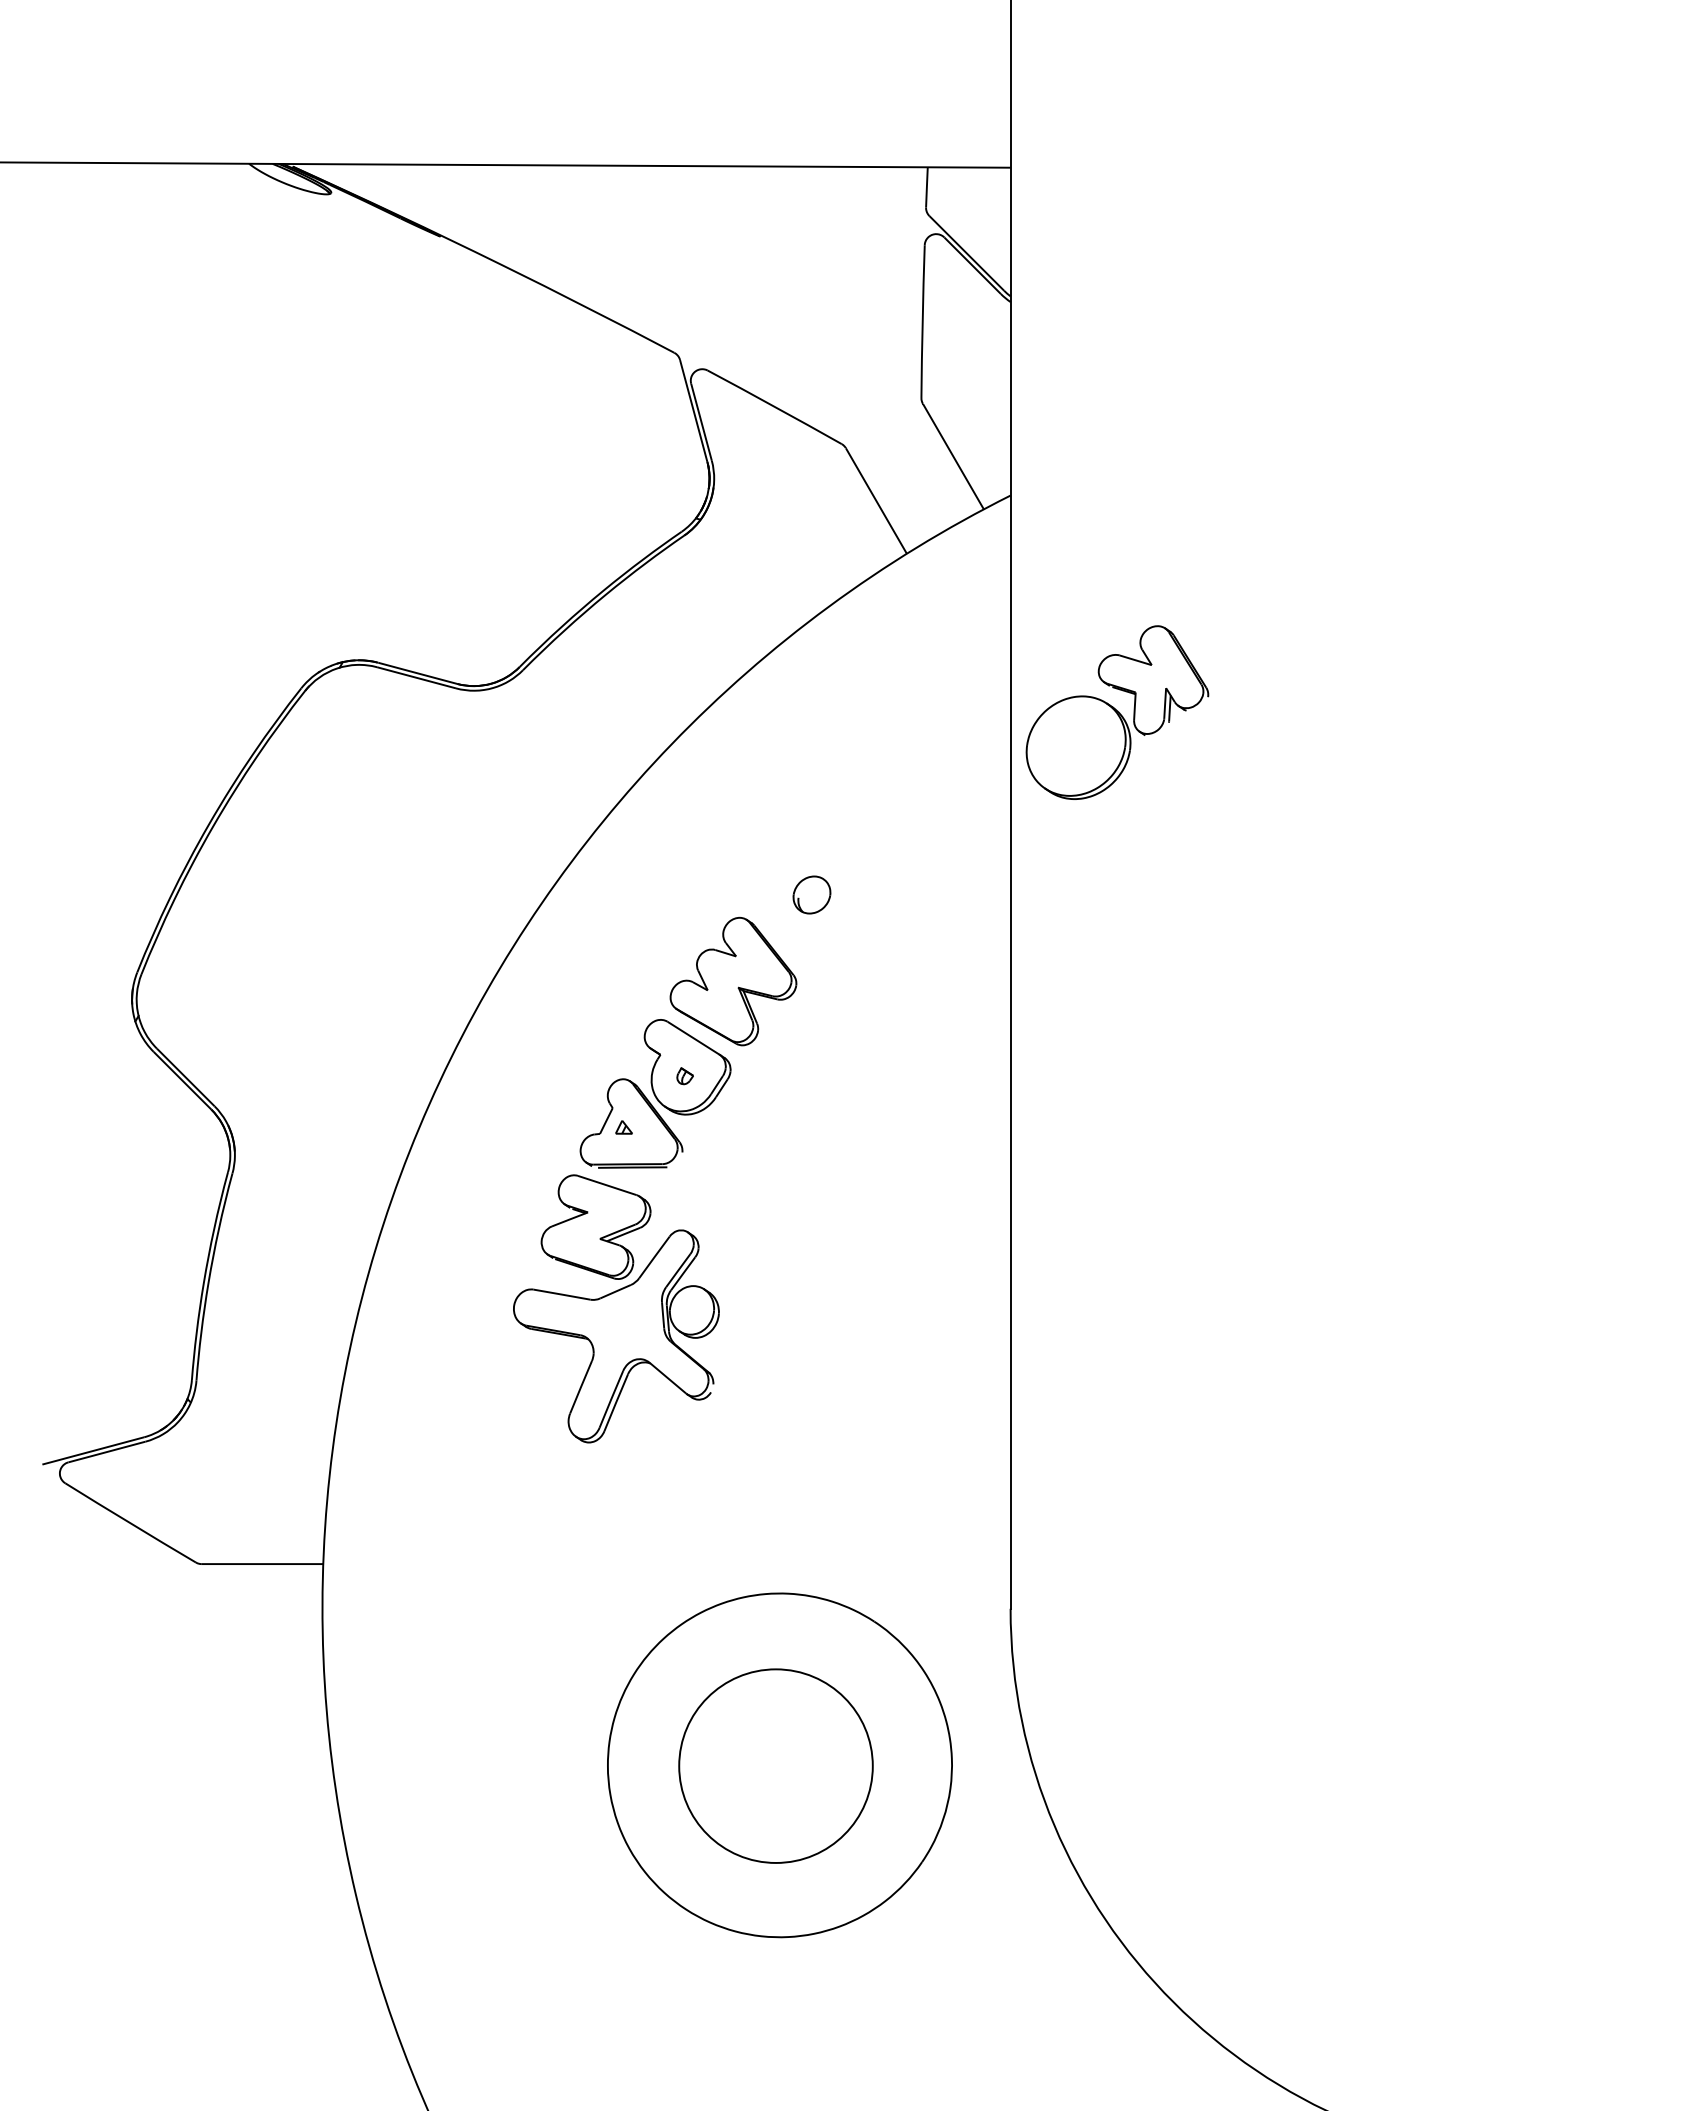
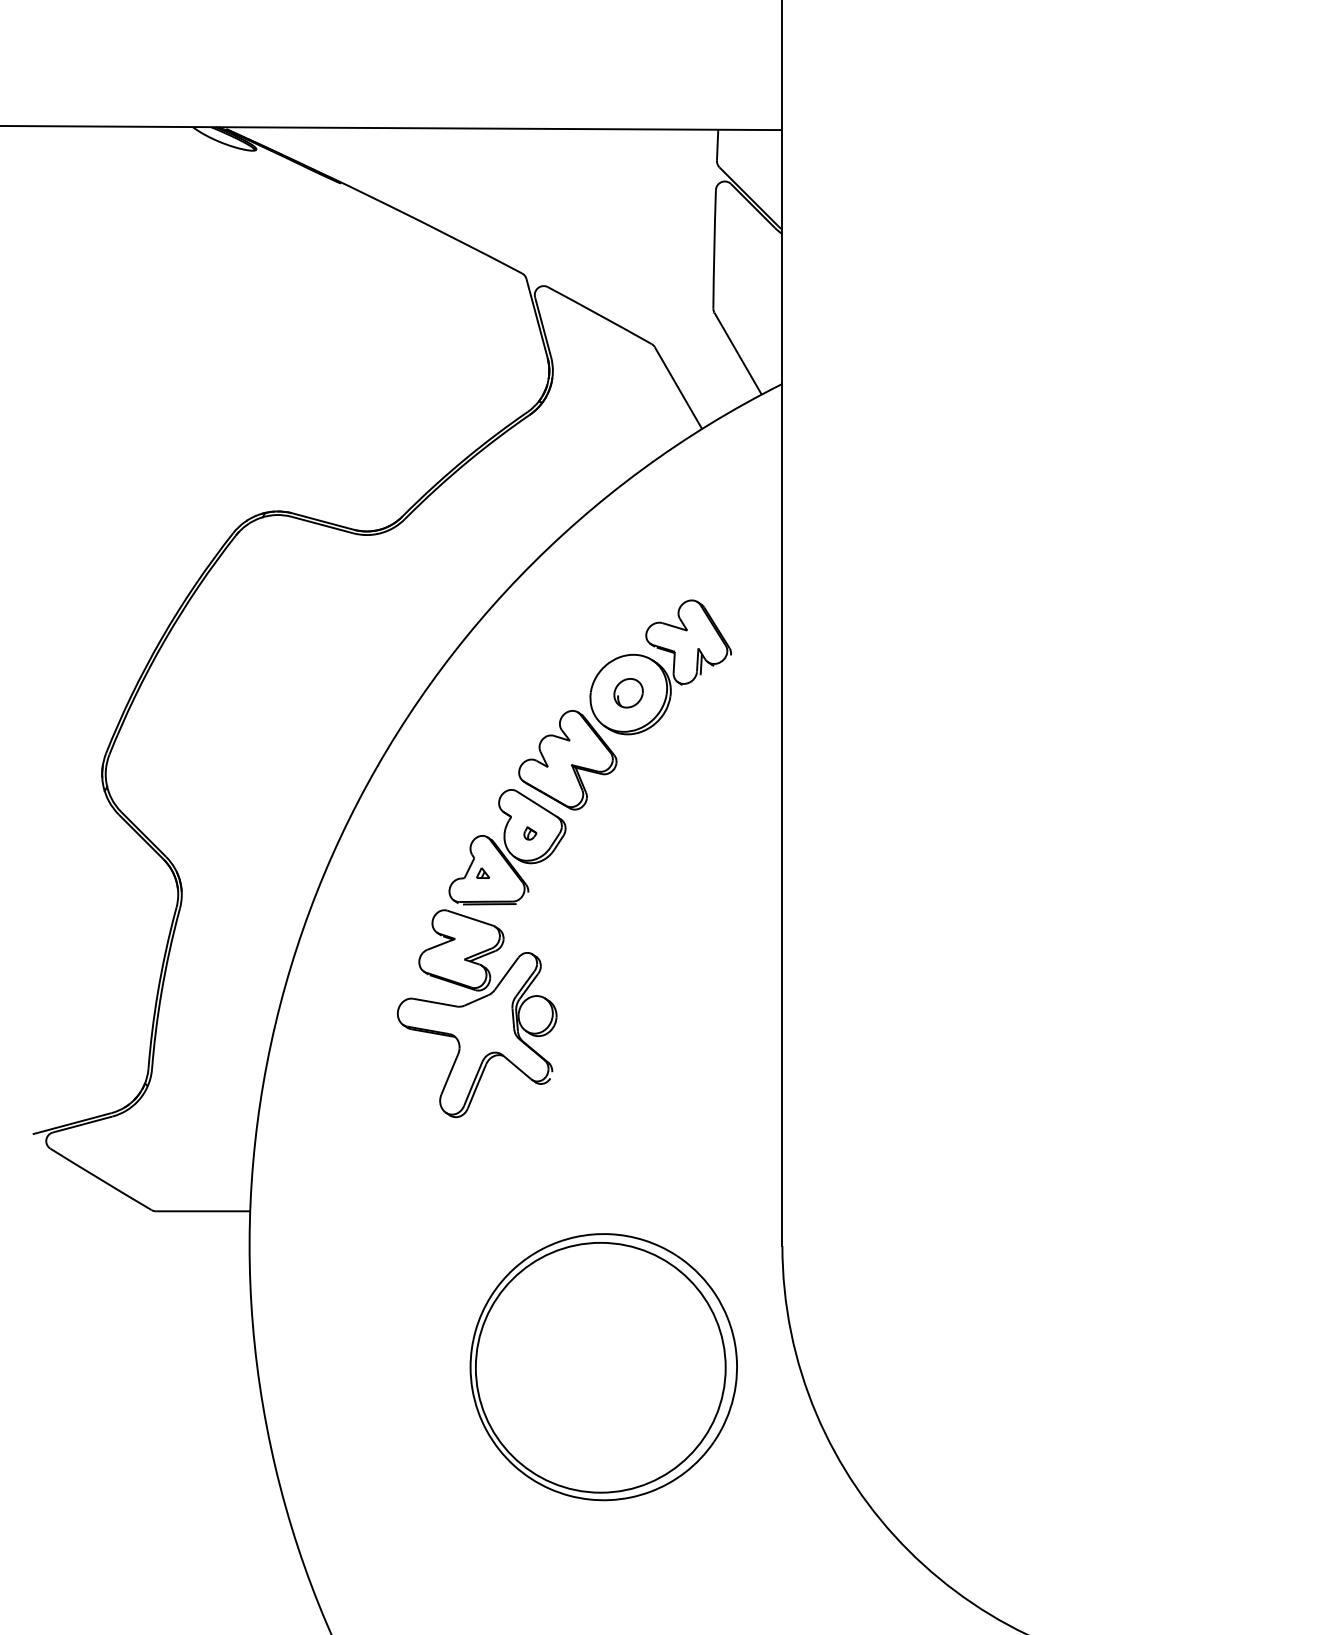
part: (1117, 712) -> (660, 667), moved
circle: (775, 1765) -> (600, 1367), size x1.67

